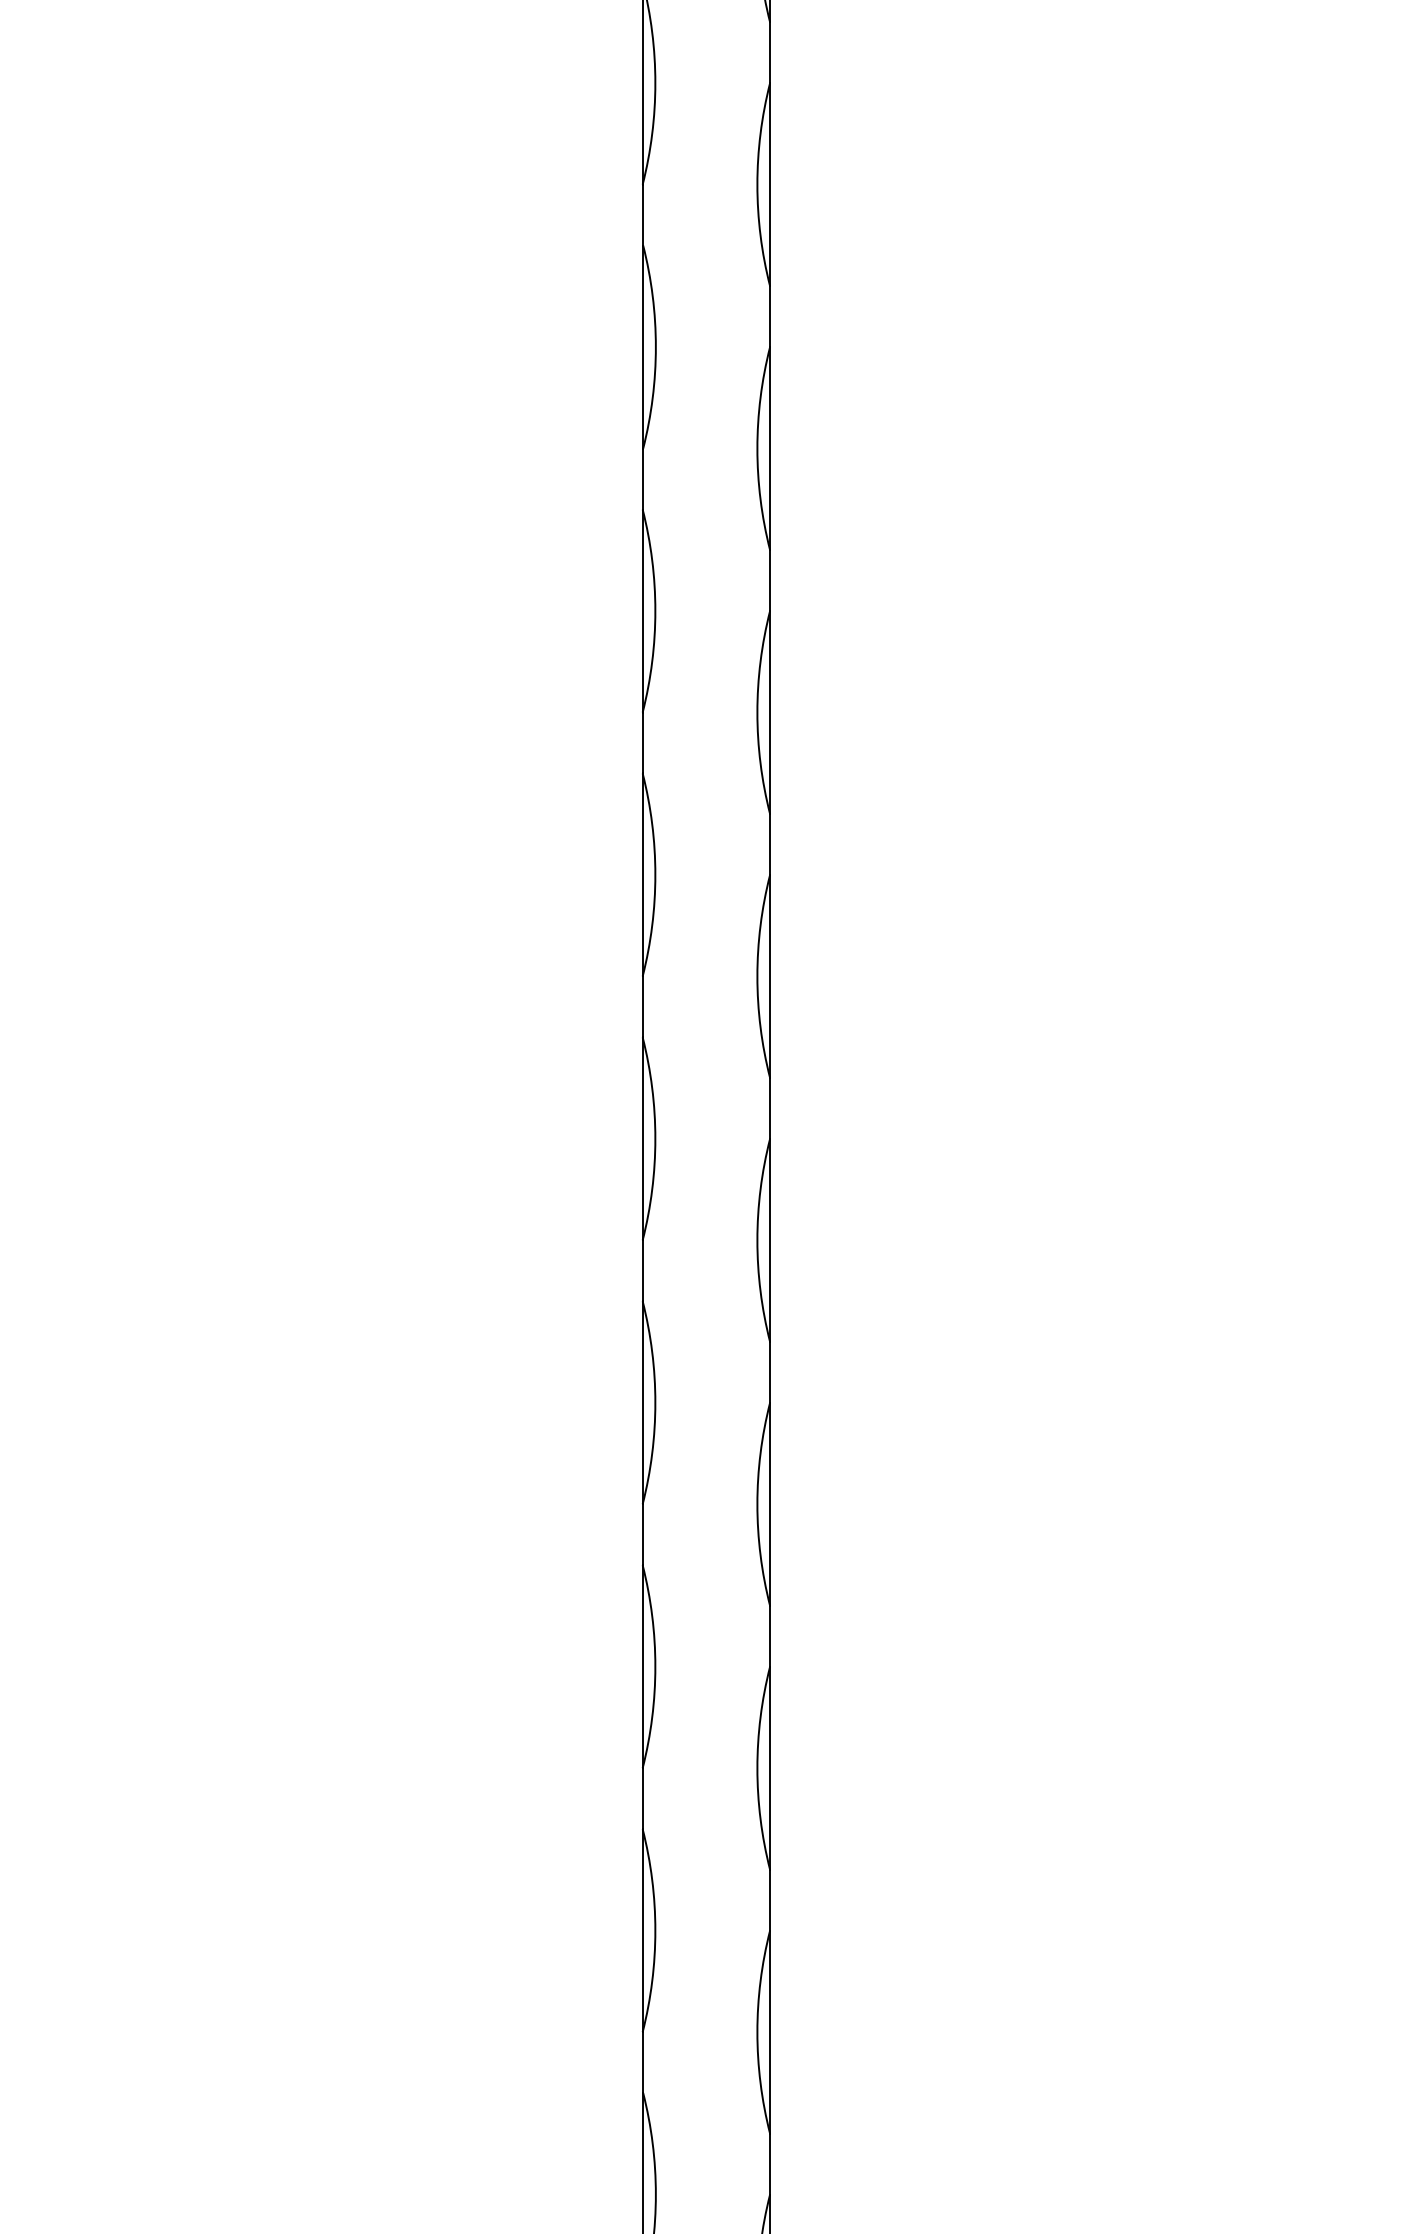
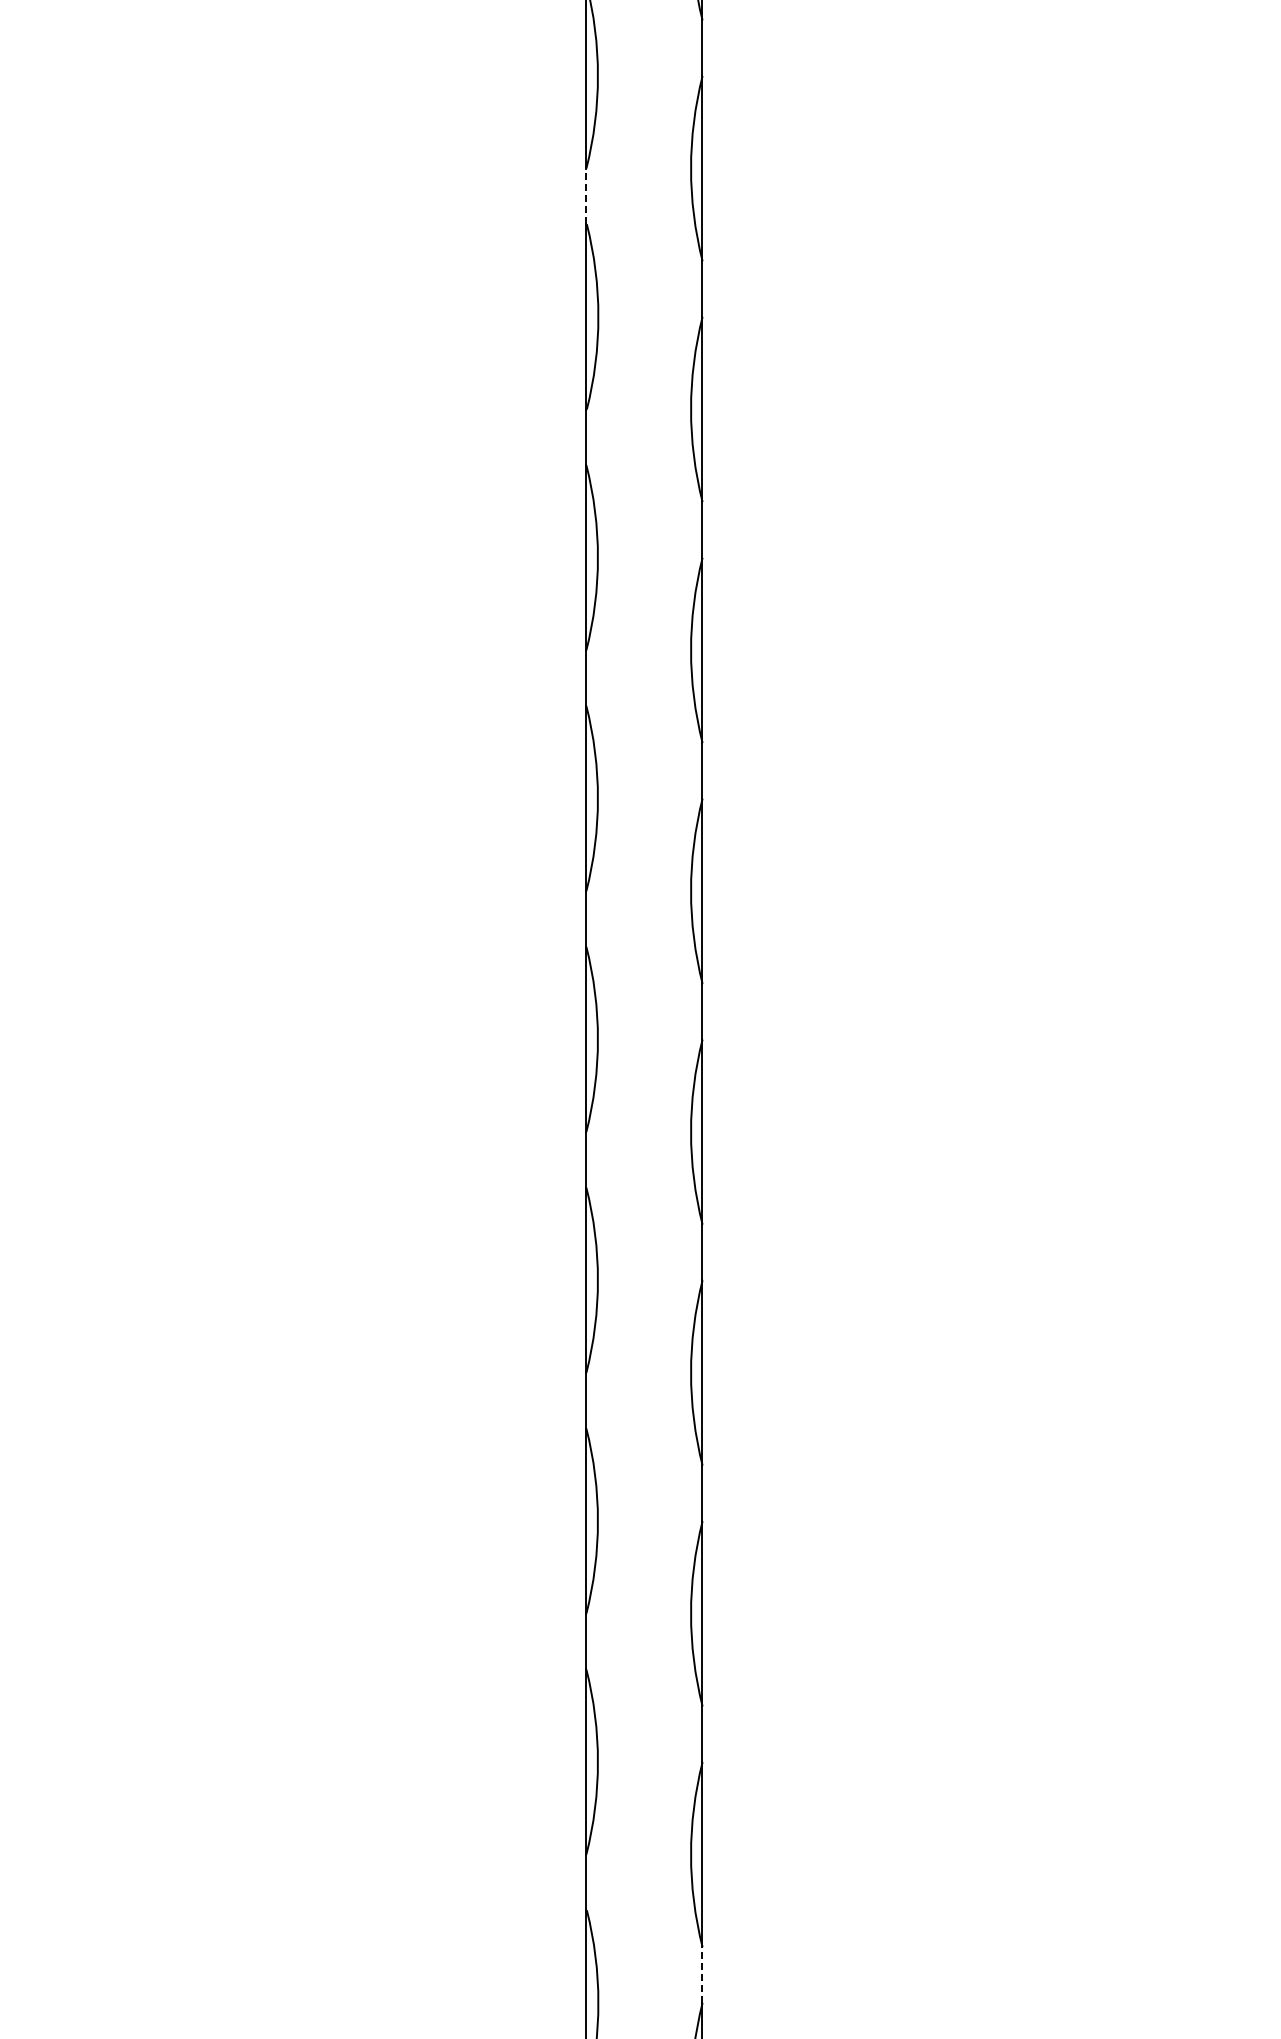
line: (642, 215) -> (586, 196), solid -> dashed
line: (769, 2164) -> (702, 1975), solid -> dashed

